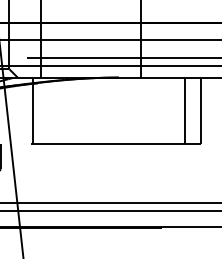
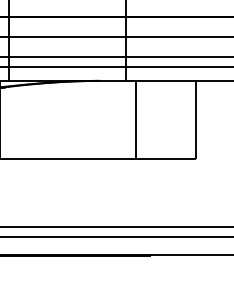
line: (184, 110) -> (135, 119), moved

